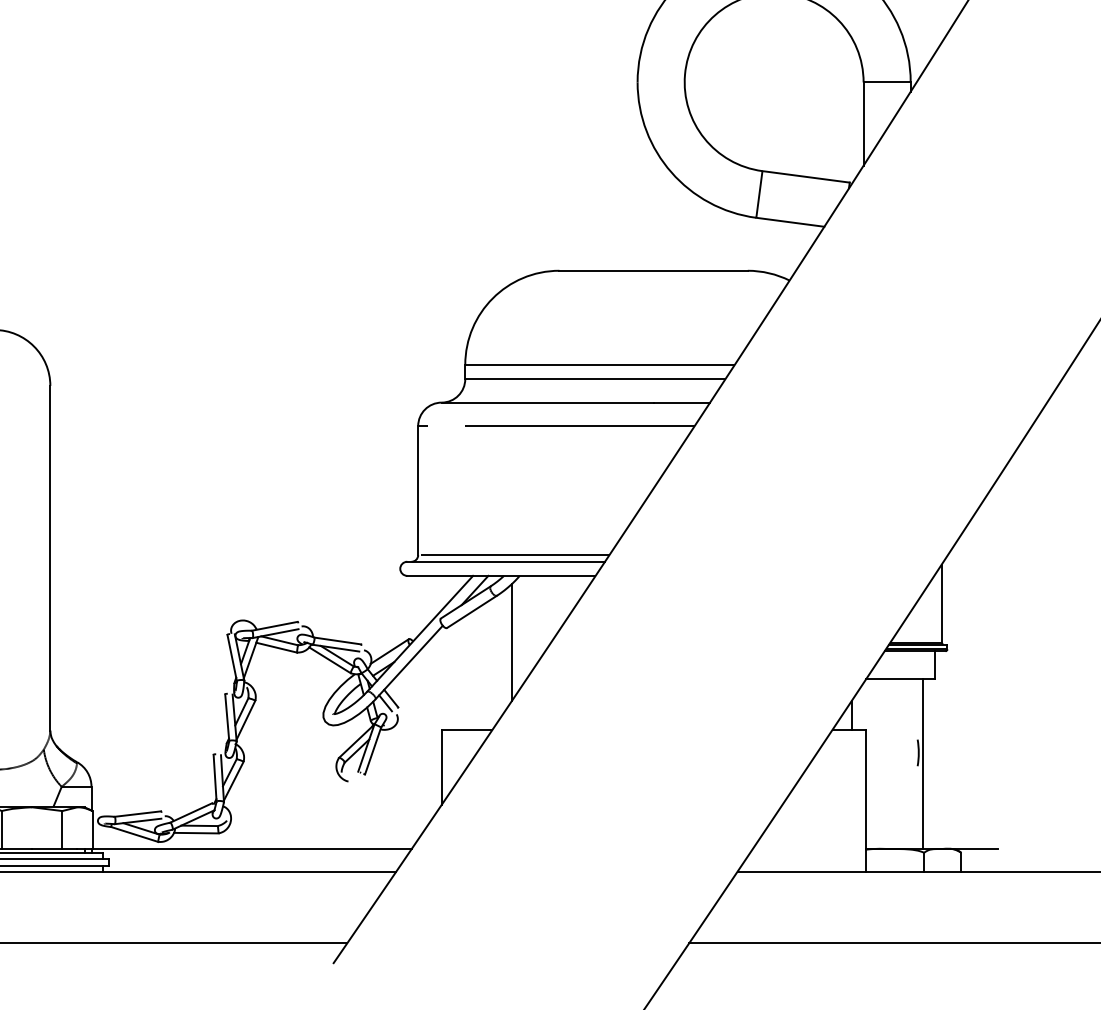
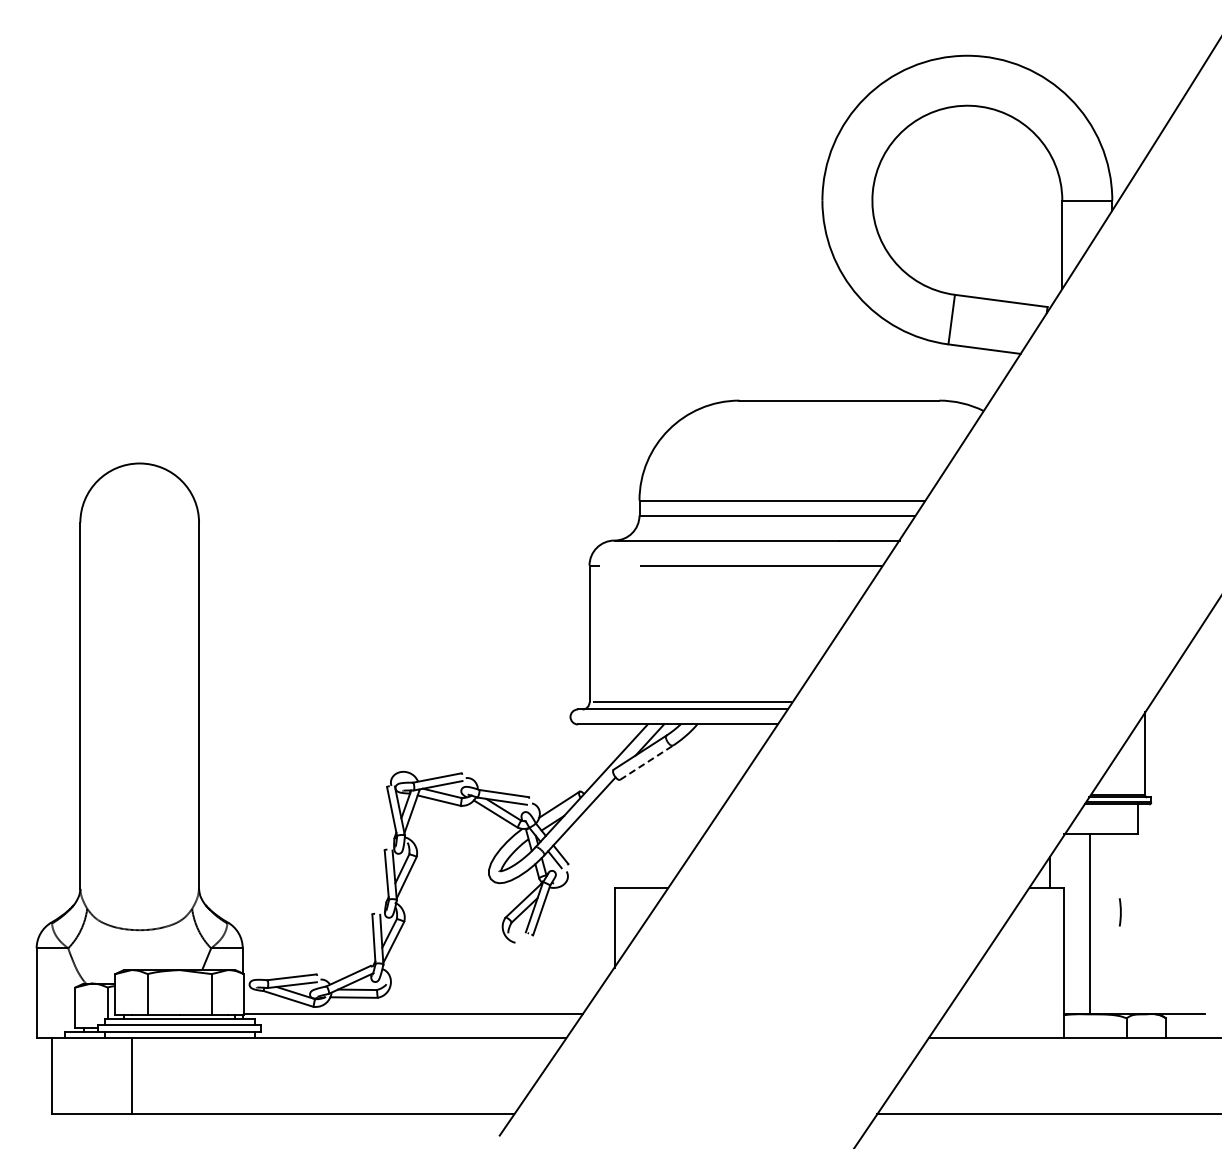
line: (472, 611) -> (647, 762), solid -> dashed
line: (512, 641) -> (689, 794), removed
line: (922, 764) -> (1089, 924), moved

